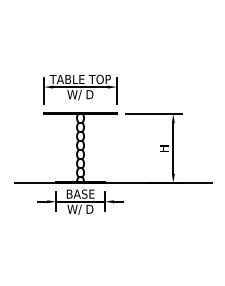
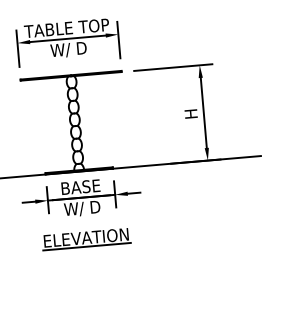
part: (81, 231) -> (86, 238), added

